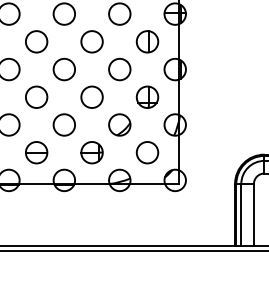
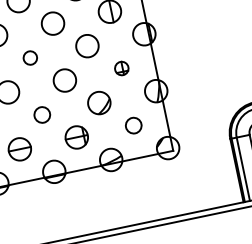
circle: (63, 69) -> (29, 58), size x0.6
part: (147, 96) -> (121, 67), size x0.6
circle: (63, 124) -> (41, 114), size x0.7
circle: (147, 152) -> (133, 125), size x0.7

